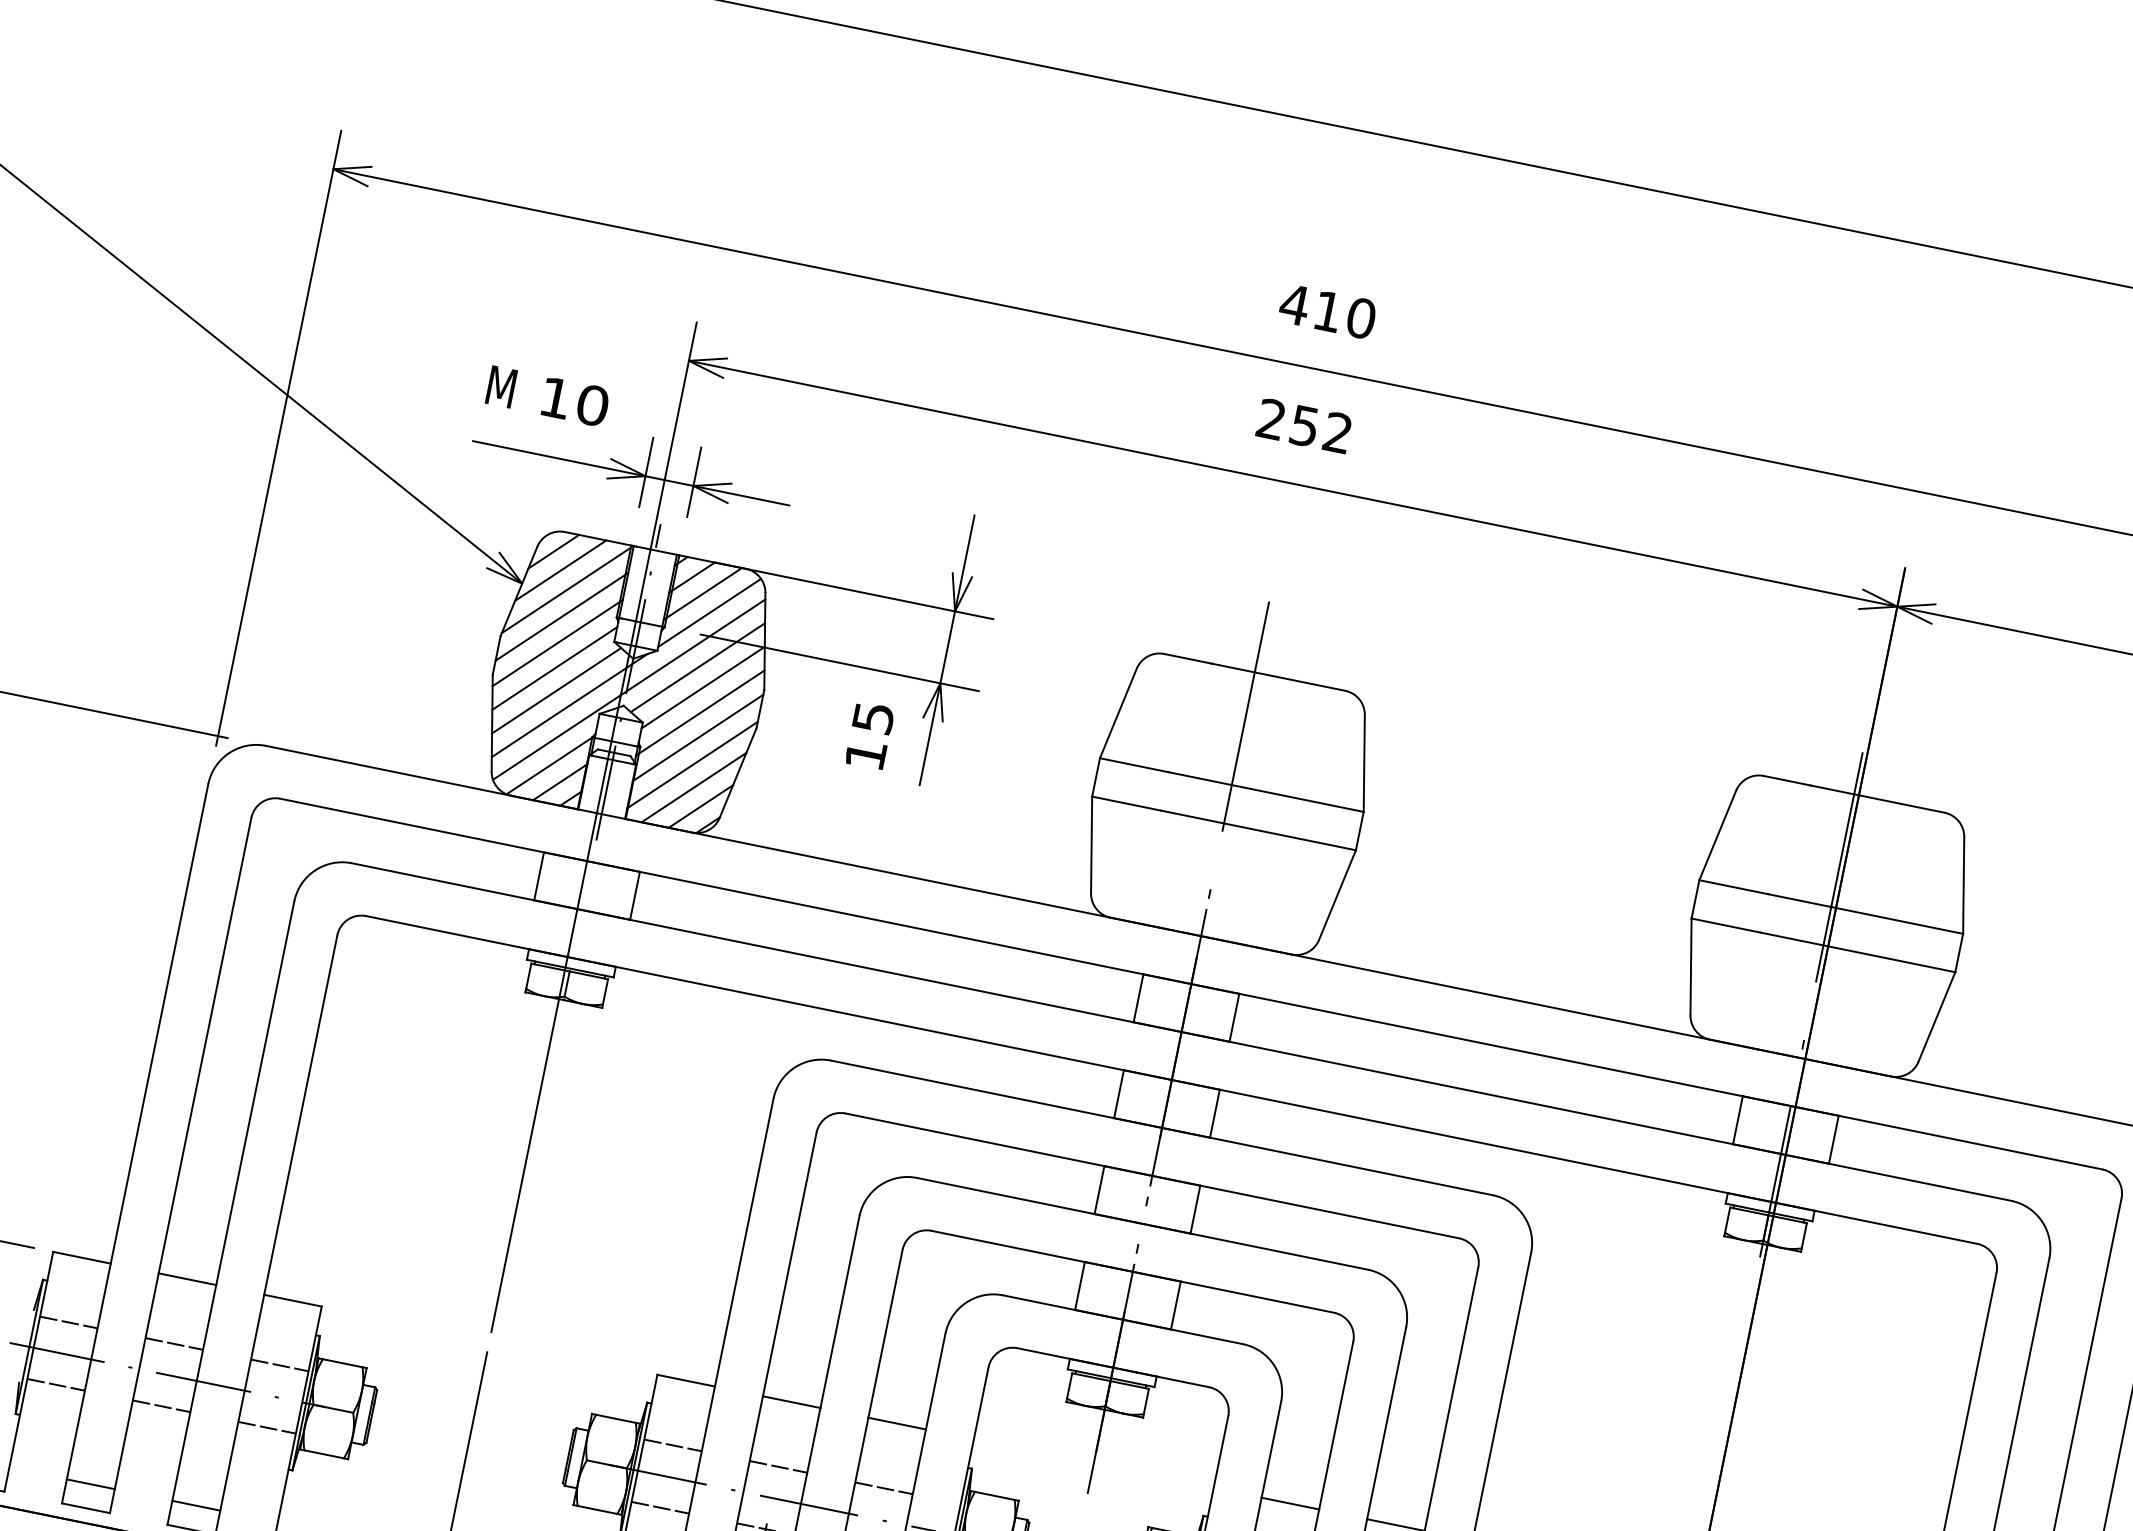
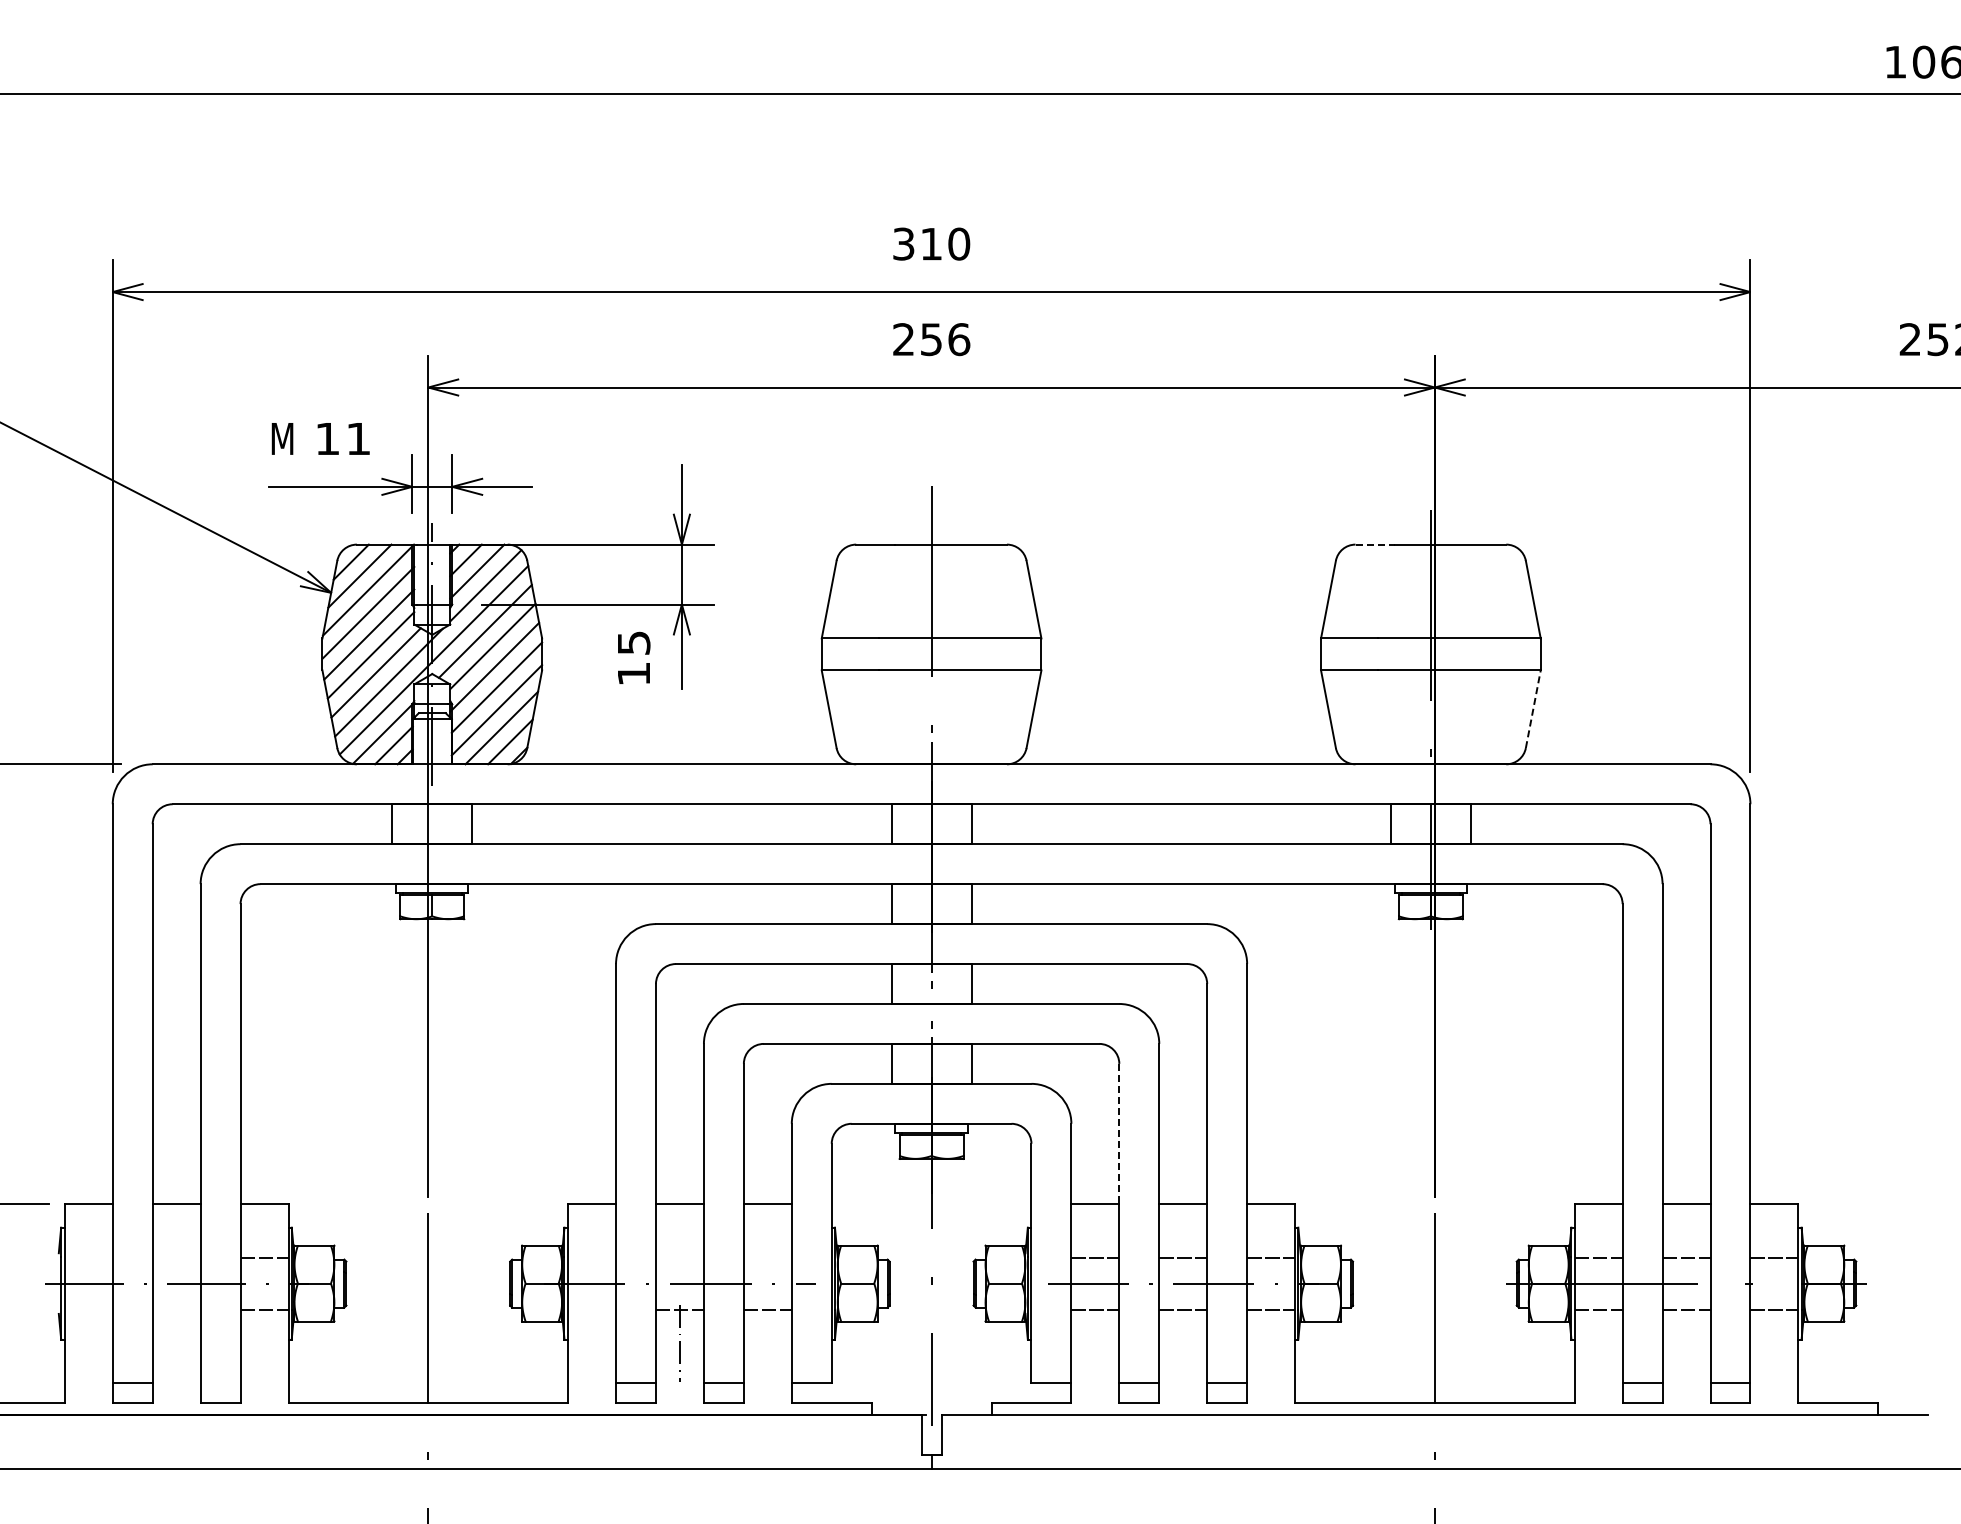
text: (1294, 304) -> (903, 243), 410 -> 310
text: (592, 405) -> (358, 438), 10 -> 11
text: (1338, 432) -> (959, 339), 252 -> 256
line: (1787, 780) -> (1375, 544), solid -> dashed
line: (1937, 1017) -> (1533, 709), solid -> dashed
line: (68, 1322) -> (88, 1257), removed
line: (174, 1343) -> (176, 1257), removed
line: (55, 1384) -> (88, 1309), removed
line: (161, 1406) -> (176, 1309), removed
line: (1336, 1425) -> (1119, 1133), solid -> dashed
line: (673, 1445) -> (592, 1257), removed
line: (778, 1466) -> (679, 1257), removed
line: (883, 1488) -> (767, 1257), removed
line: (196, 1505) -> (220, 1383), removed
line: (660, 1507) -> (592, 1309), removed

